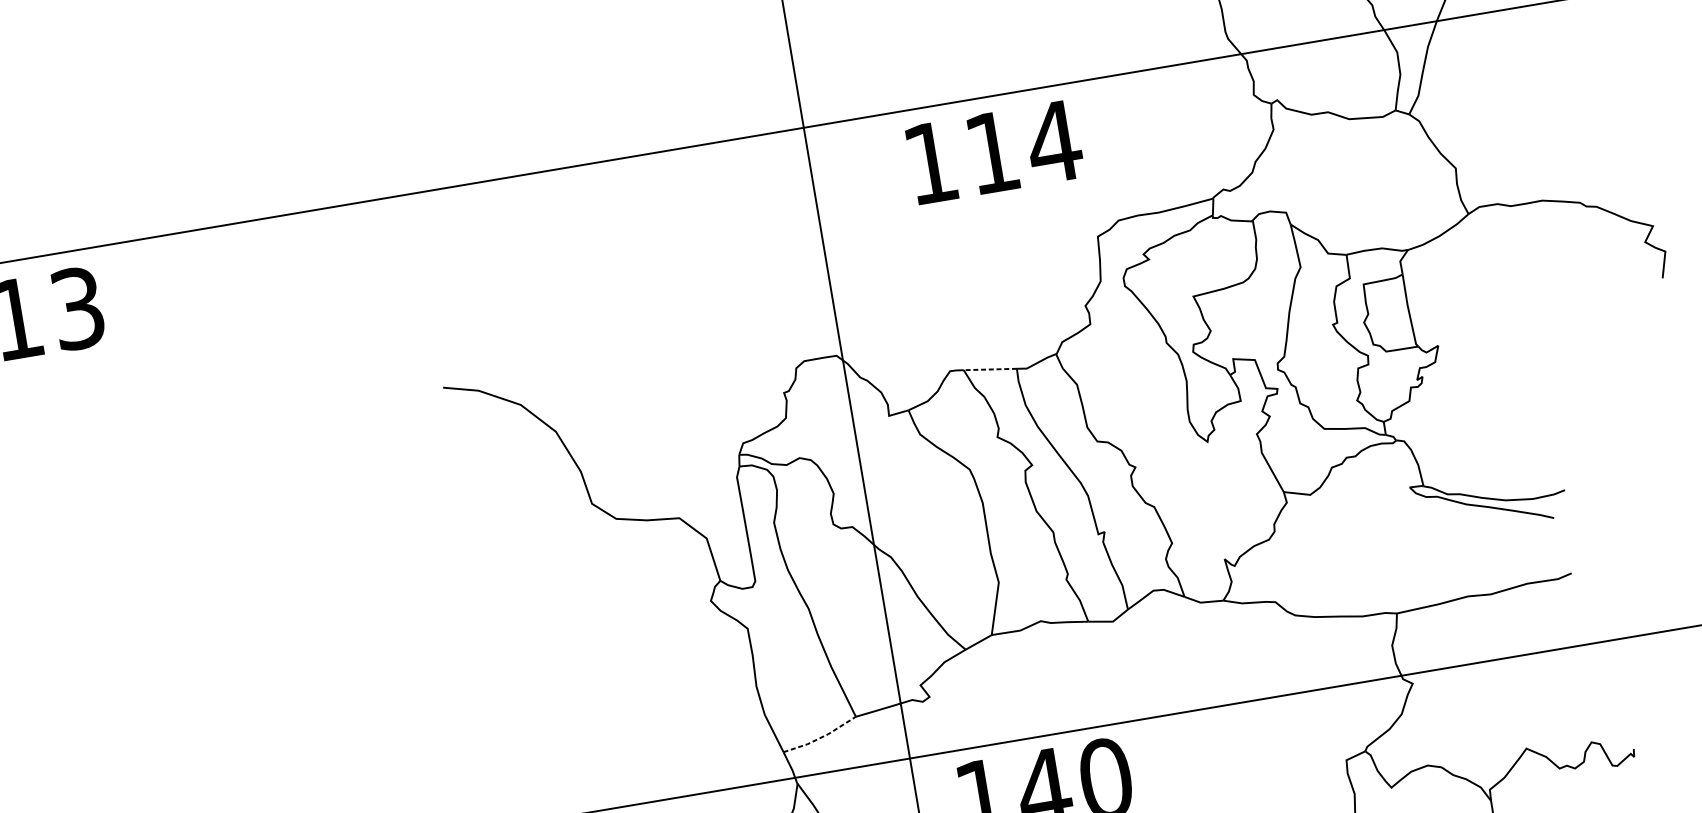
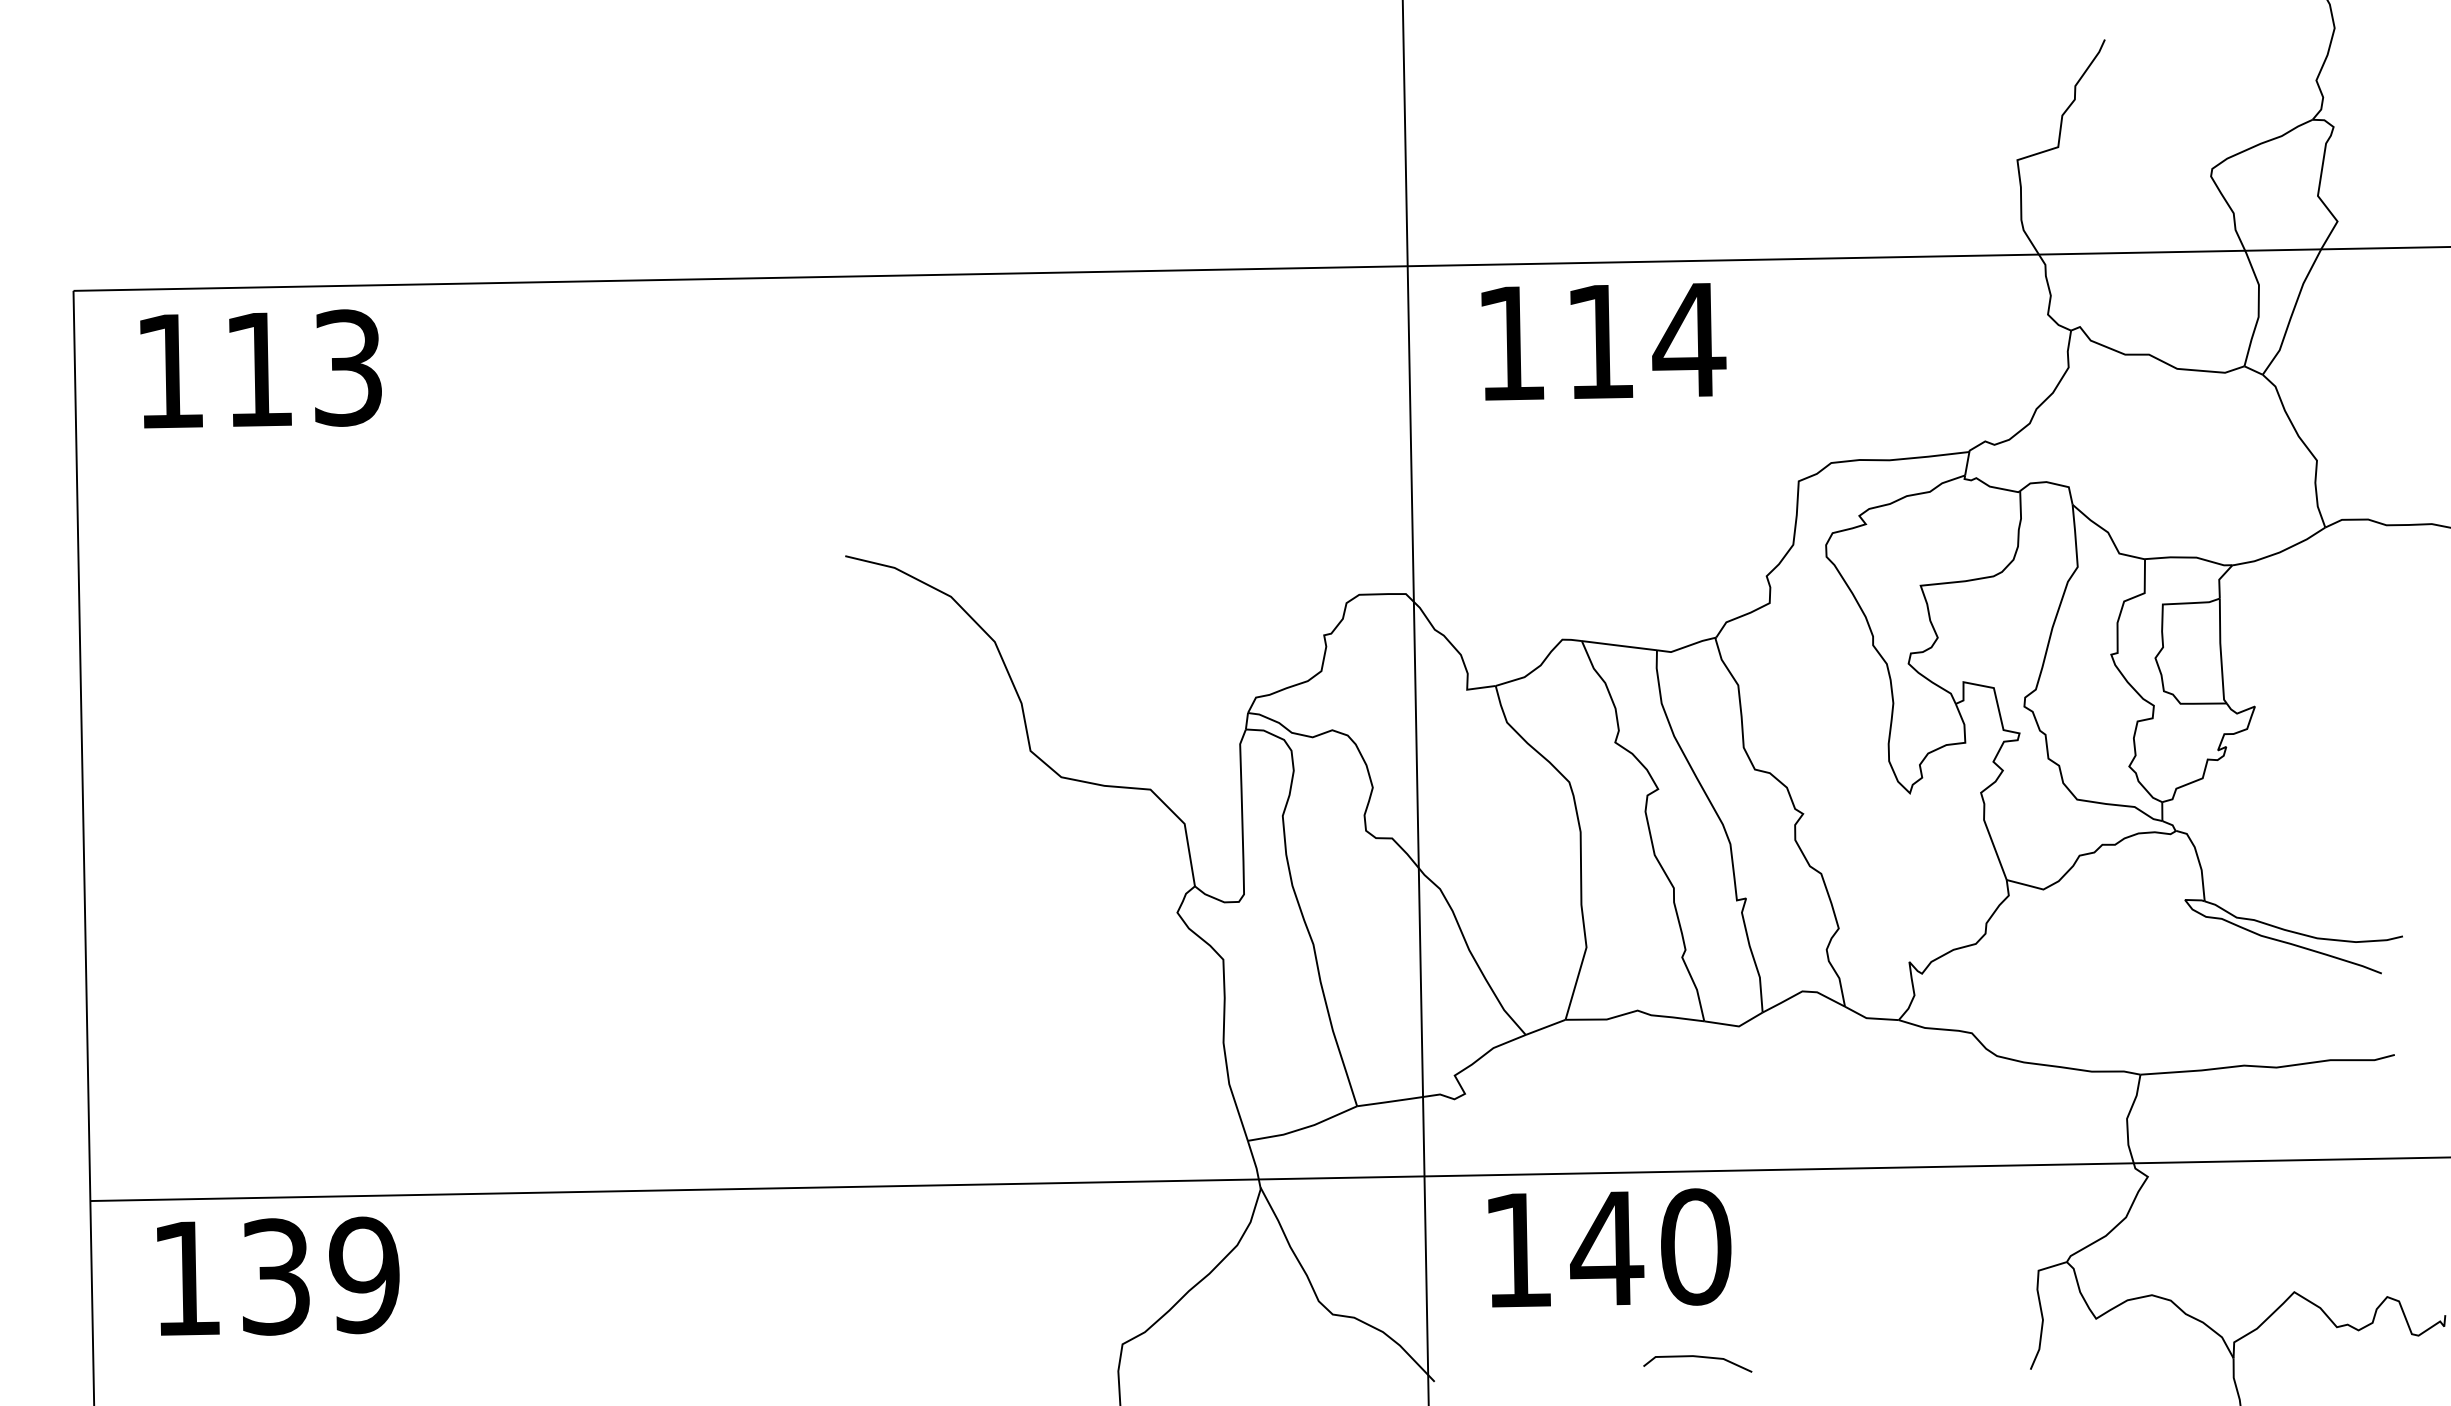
text: (994, 152) -> (1603, 341), moved
line: (989, 369) -> (1618, 645), dashed -> solid
line: (821, 737) -> (1304, 1128), dashed -> solid

